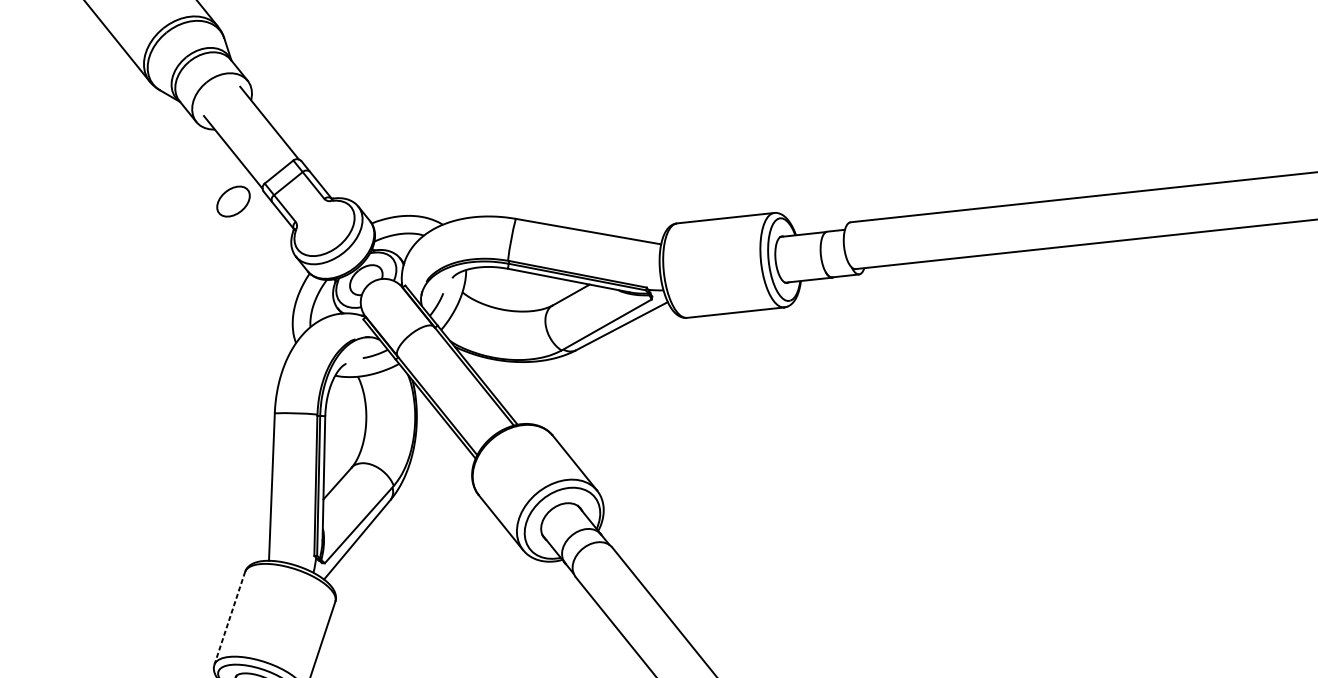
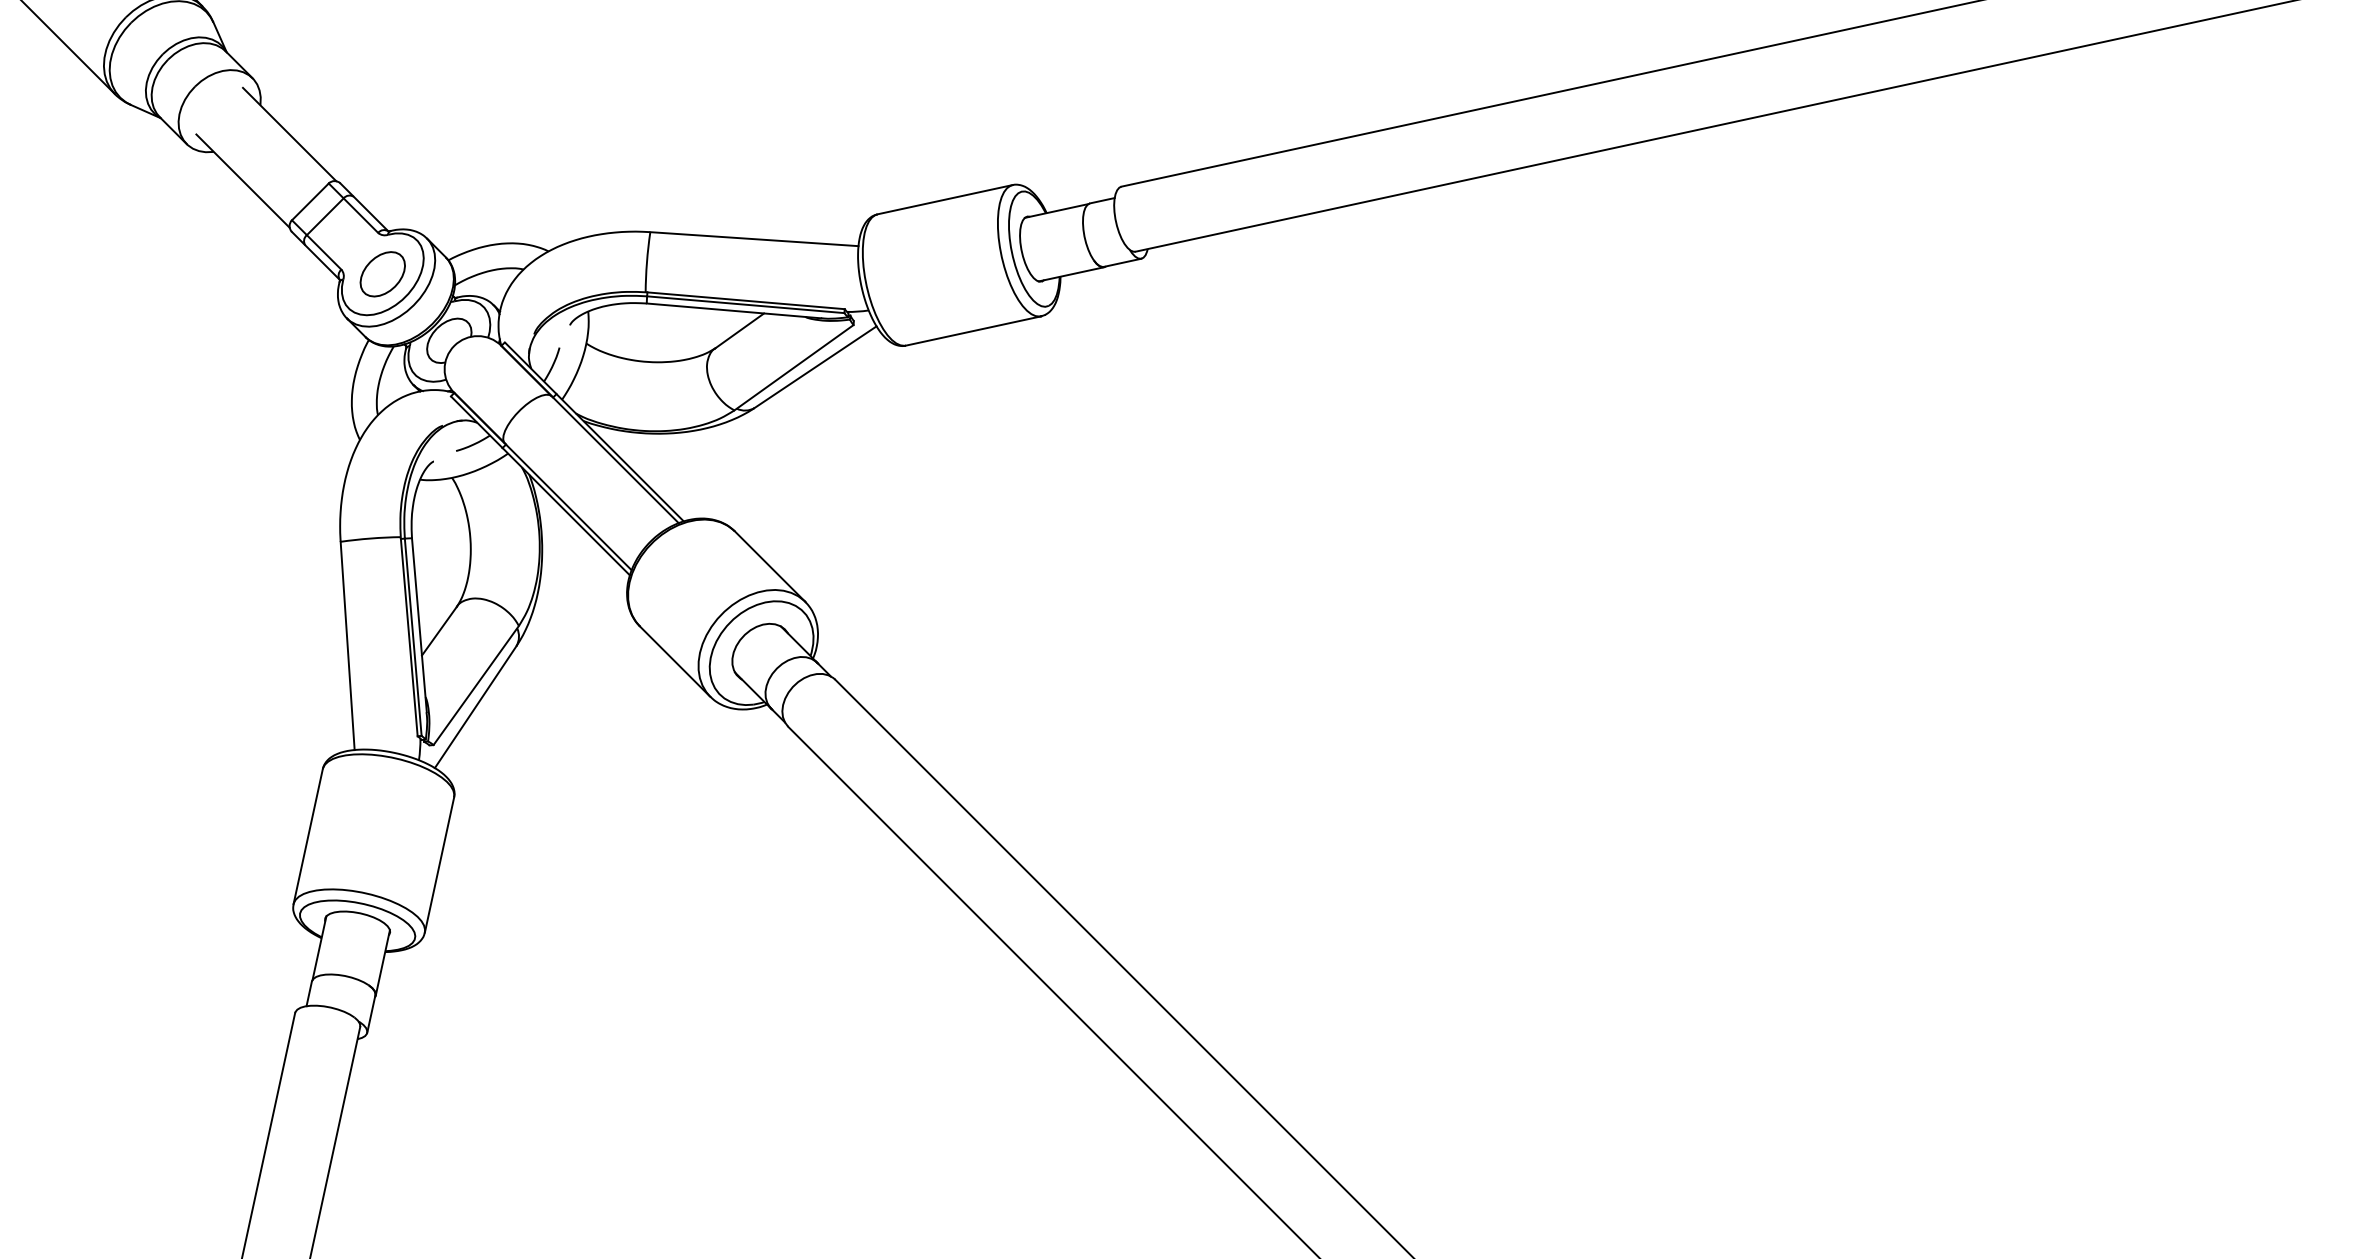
part: (233, 201) -> (382, 274), moved
line: (229, 618) -> (308, 837), dashed -> solid

